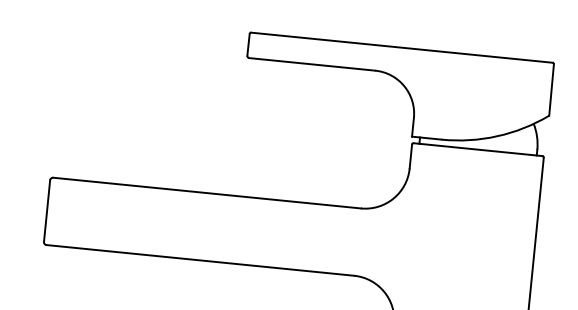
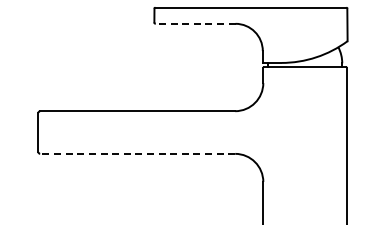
line: (312, 63) -> (195, 23), solid -> dashed
line: (200, 259) -> (137, 153), solid -> dashed

